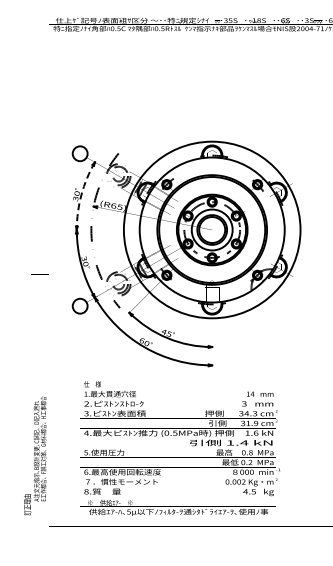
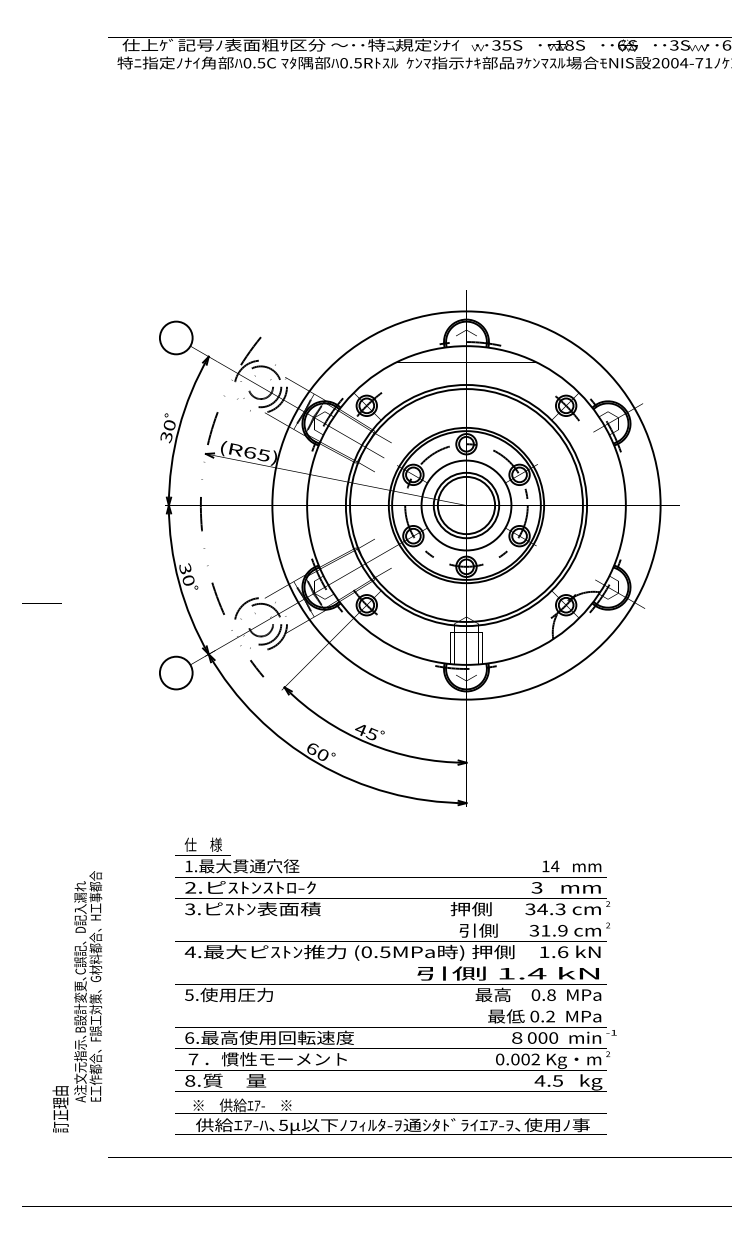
arc: (81, 194) -> (179, 427), dashed -> solid
line: (39, 274) -> (40, 603), moved

